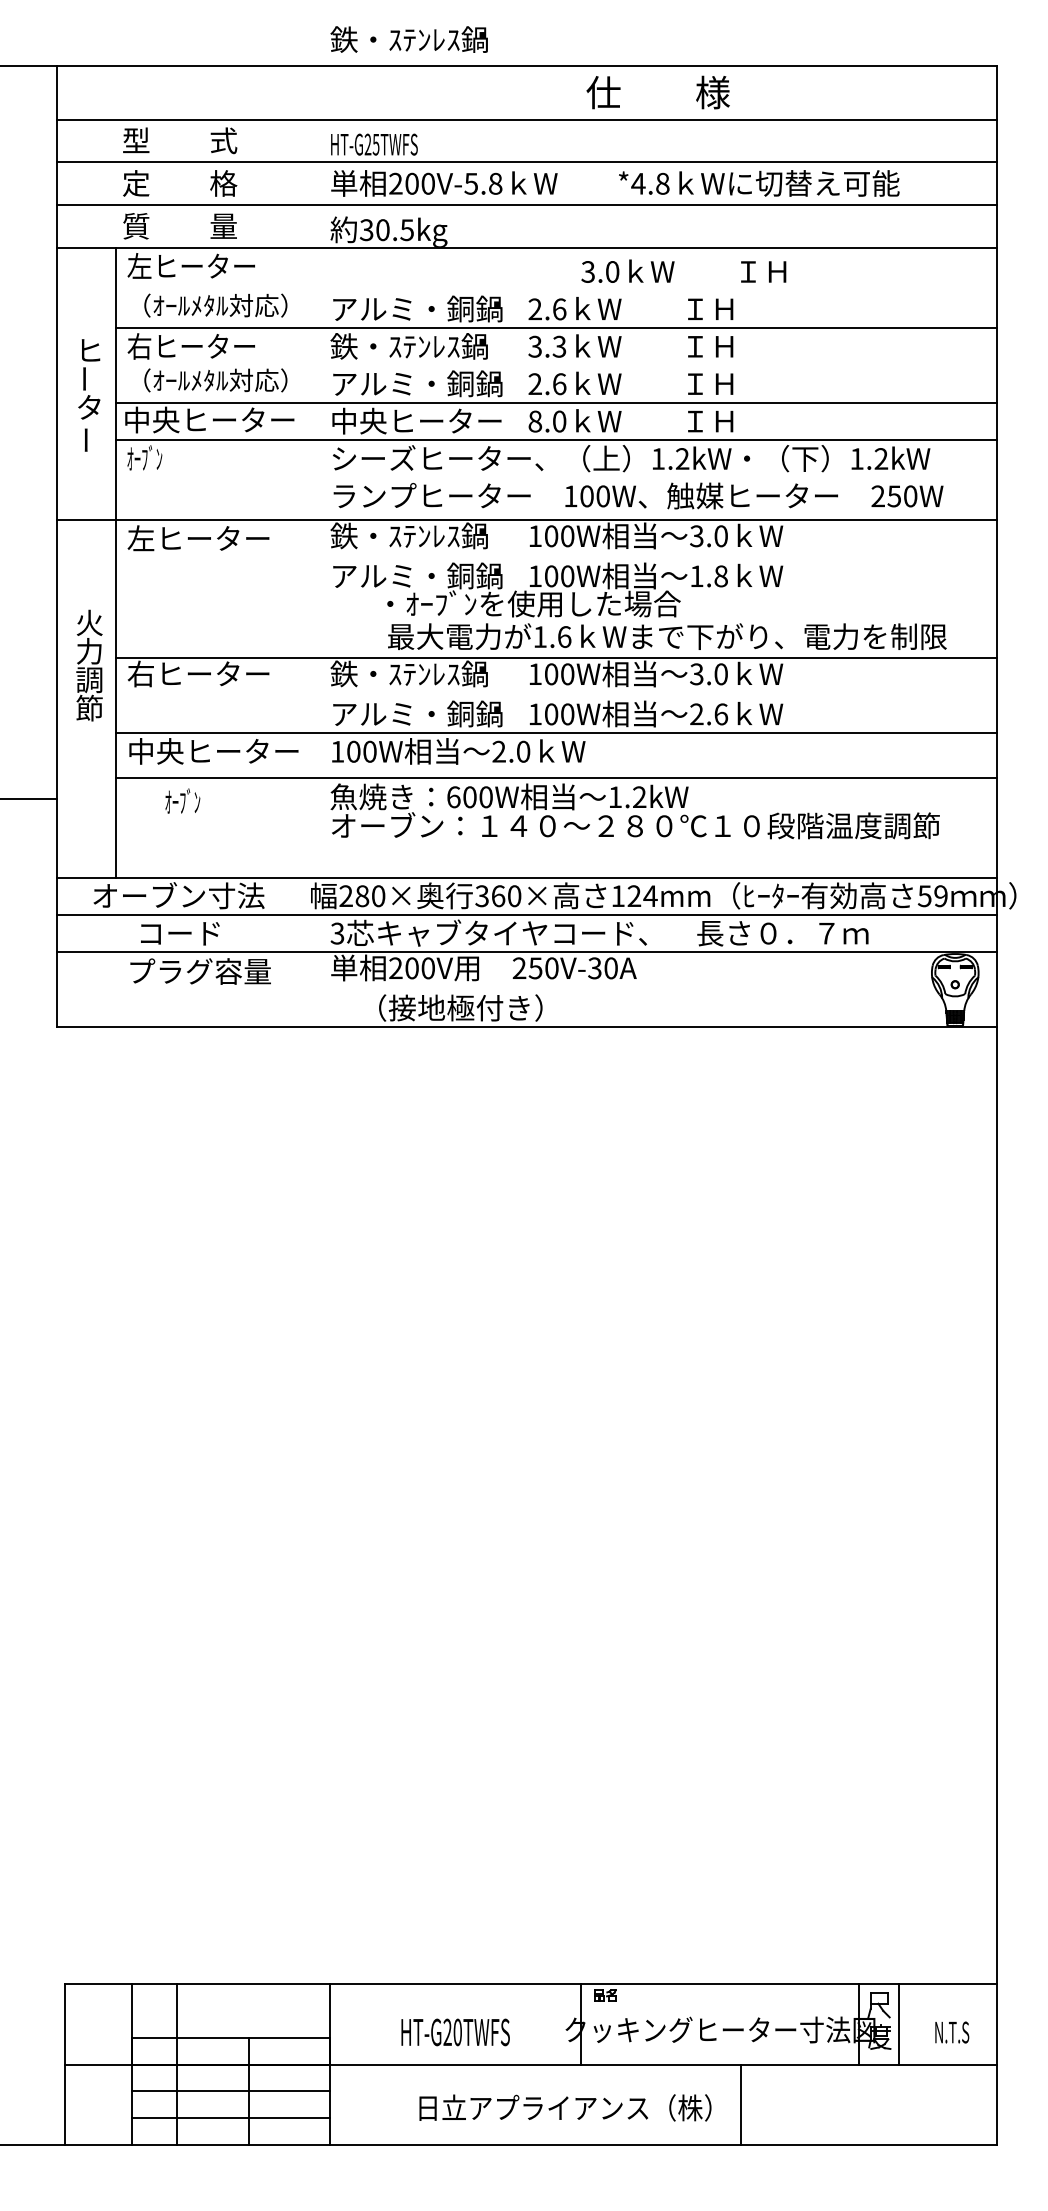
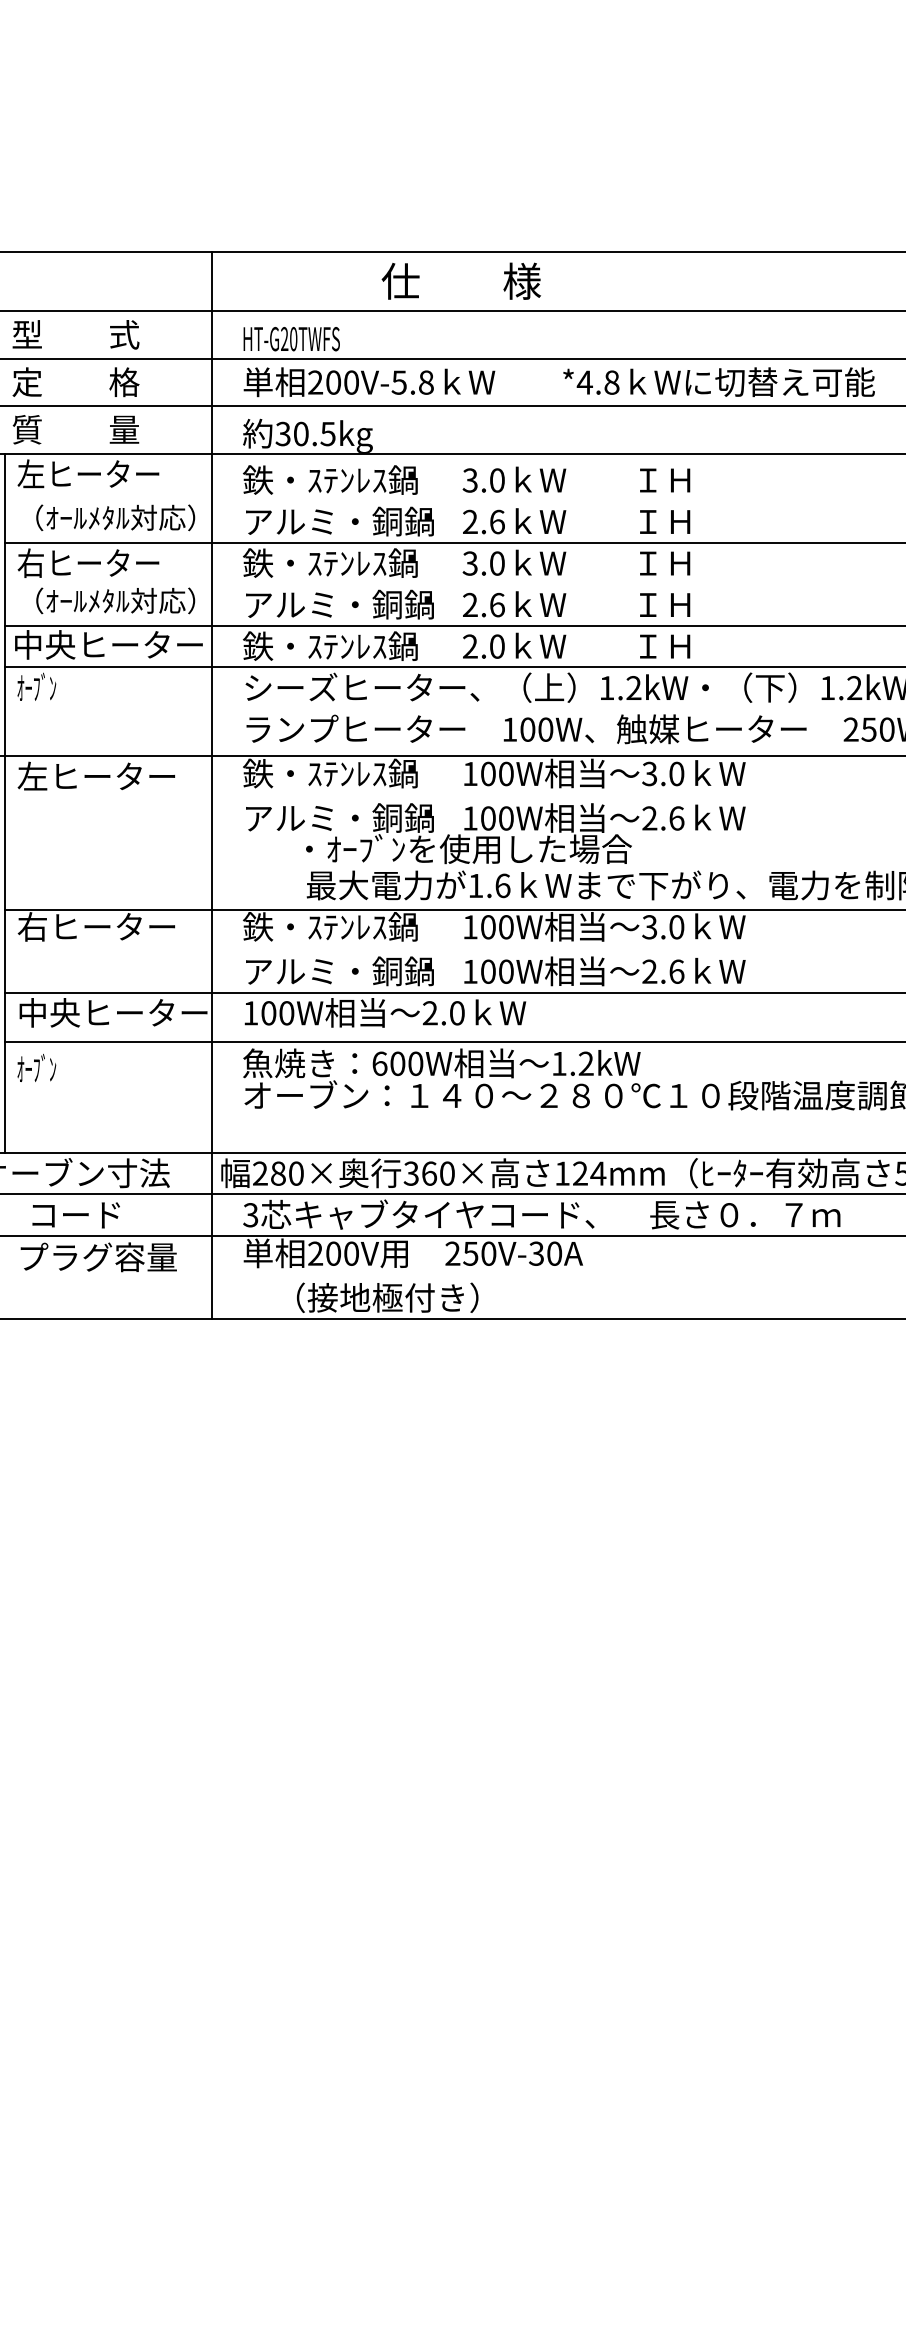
text: (408, 39) -> (329, 479), moved
text: (657, 92) -> (460, 281), moved
text: (375, 144) -> (292, 338), HT-G25TWFS -> HT-G20TWFS
text: (683, 270) -> (576, 478), moved
text: (559, 346) -> (497, 563), 3.3 -> 3.0
text: (415, 420) -> (337, 645), 中央ヒーター -> 鉄・ｽﾃﾝﾚｽ鍋
text: (535, 421) -> (470, 646), 8.0 -> 2.0
line: (302, 546) -> (211, 785), added
text: (709, 576) -> (663, 818), 1.8 -> 2.6
text: (182, 800) -> (36, 1067), moved

